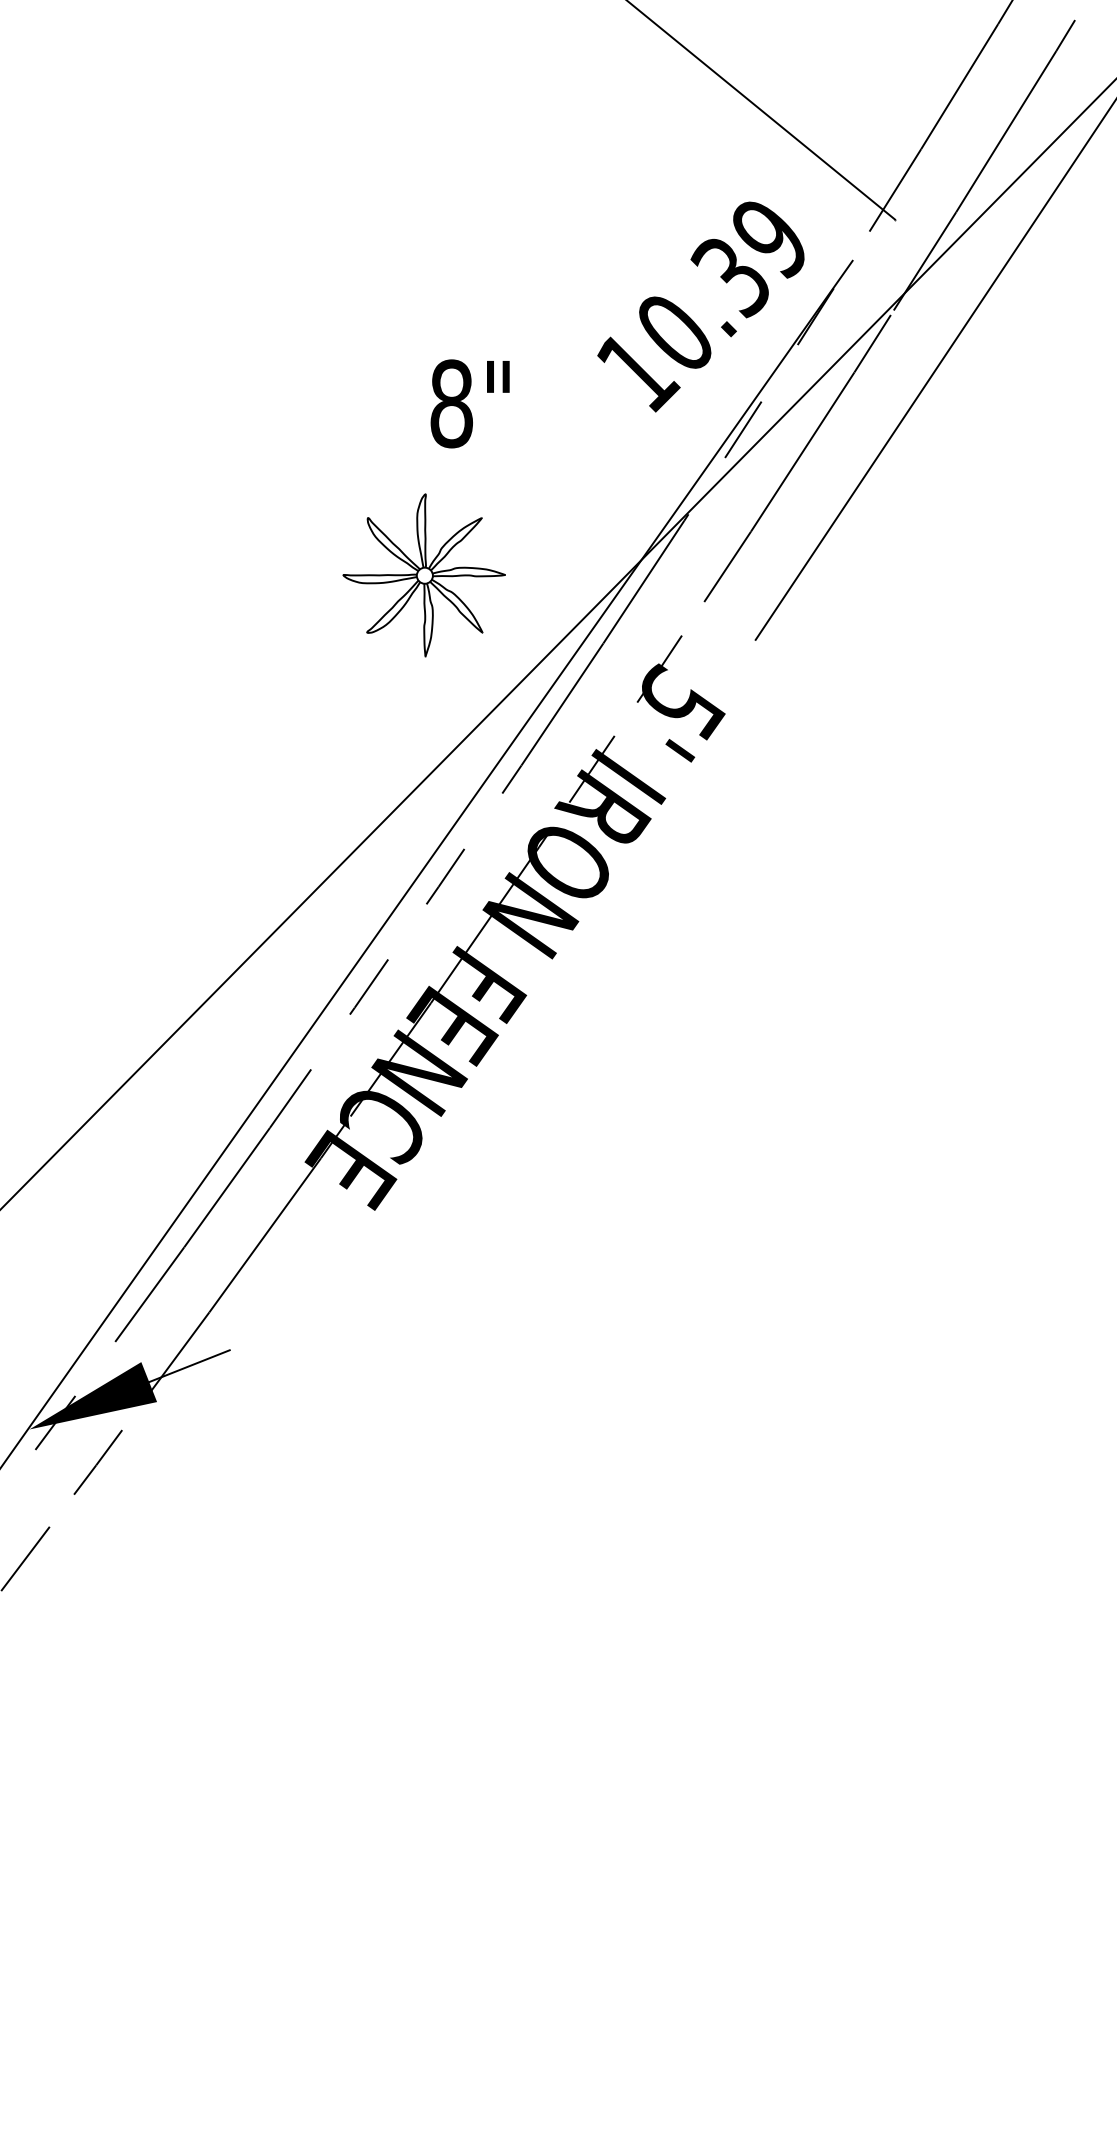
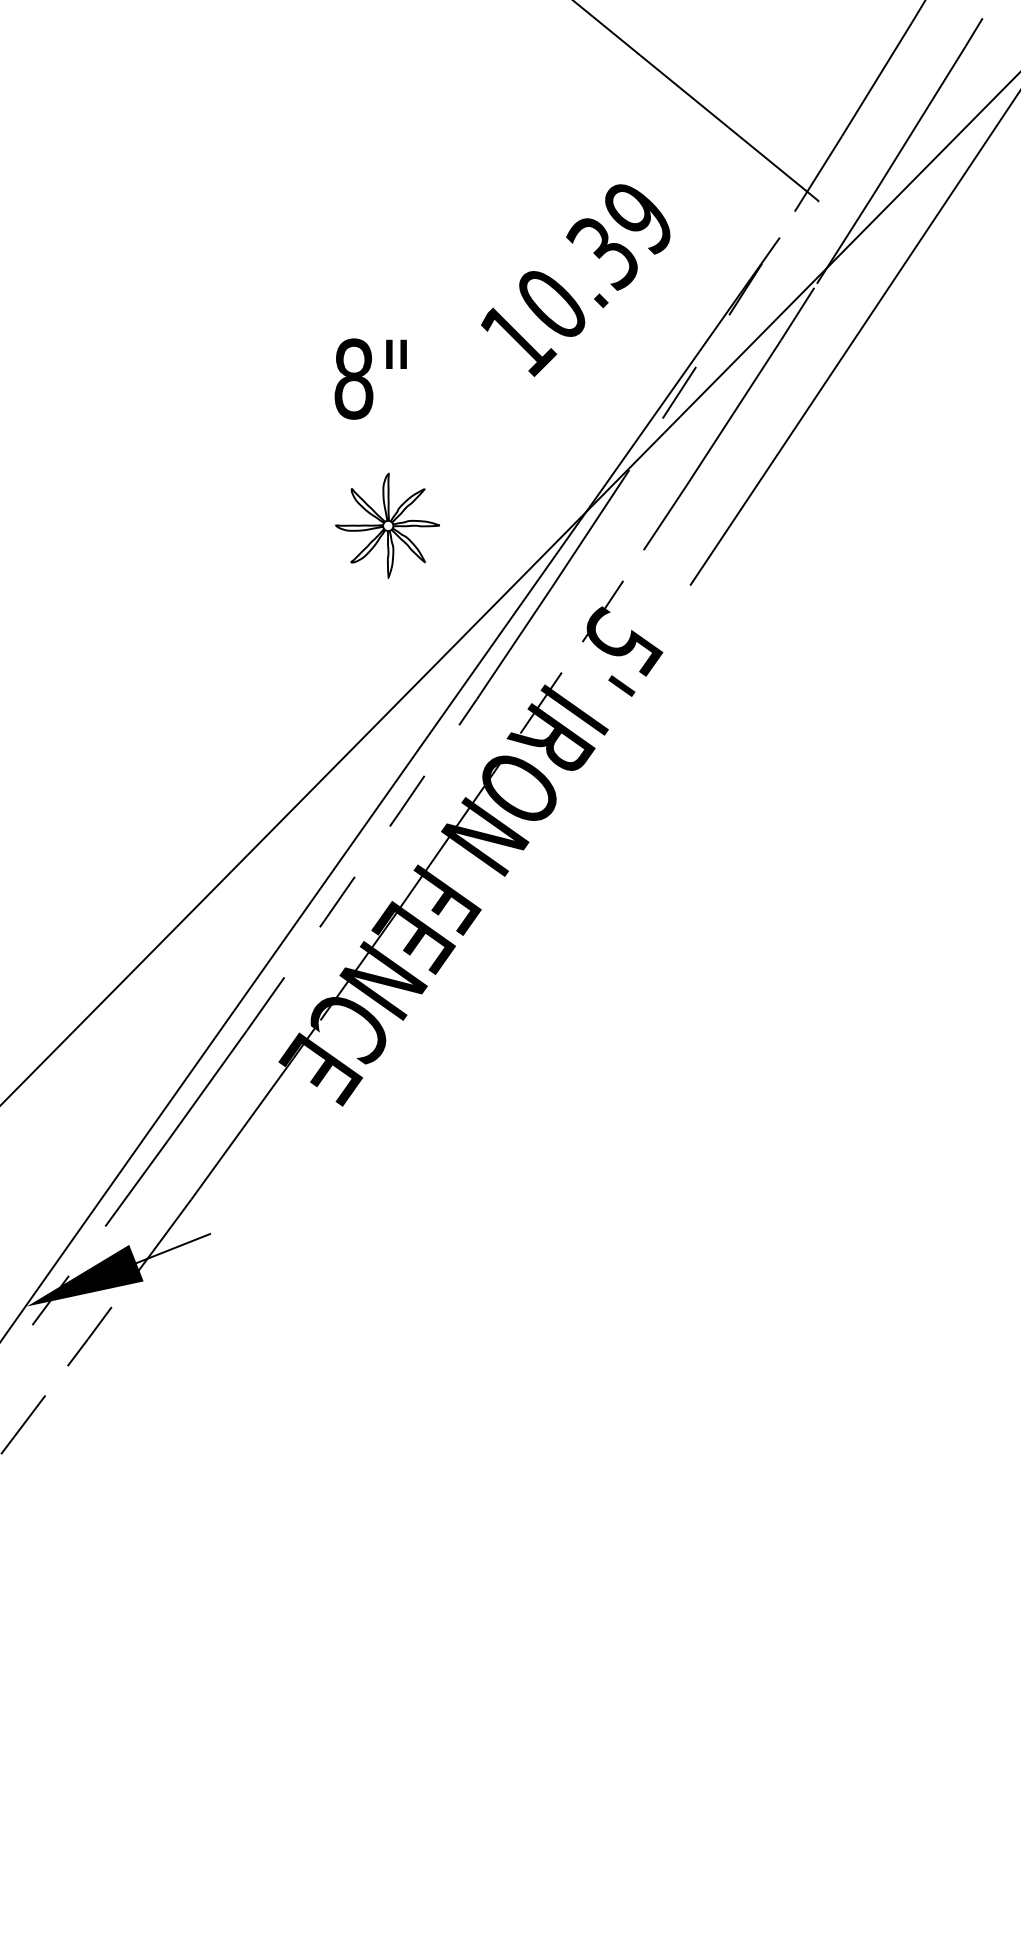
text: (700, 306) -> (575, 280), moved
text: (469, 403) -> (370, 378), moved
part: (423, 575) -> (387, 525), size x0.7

